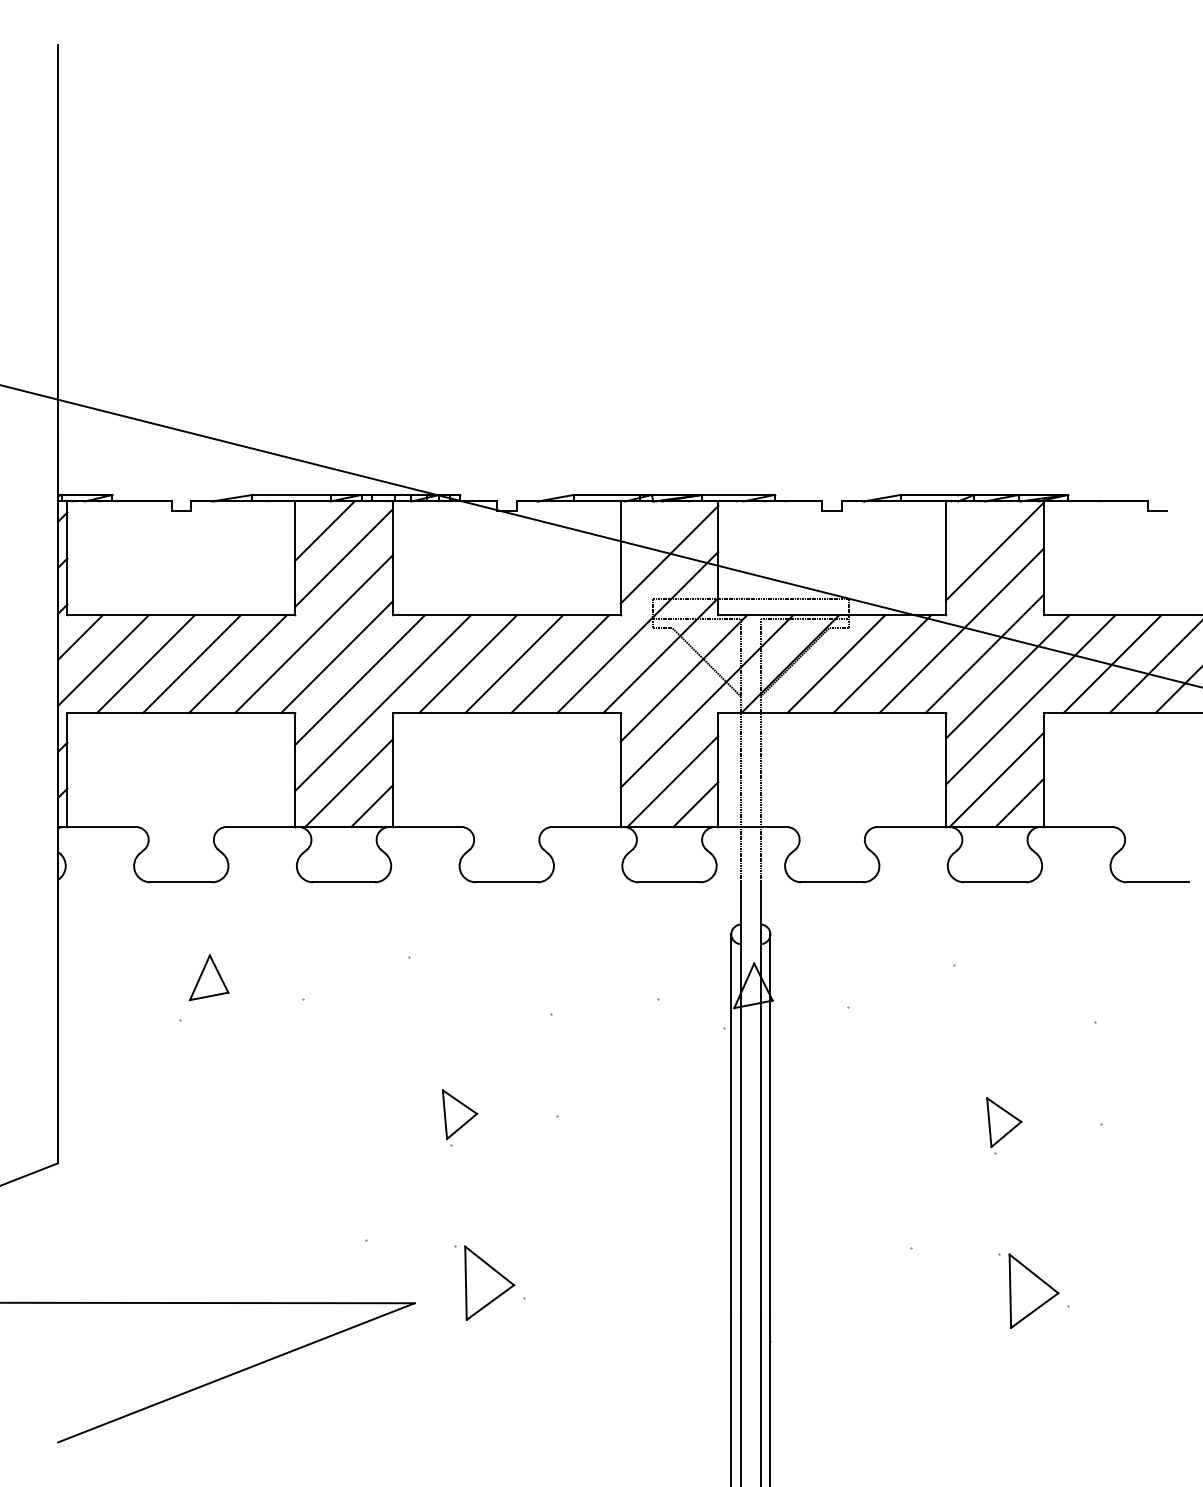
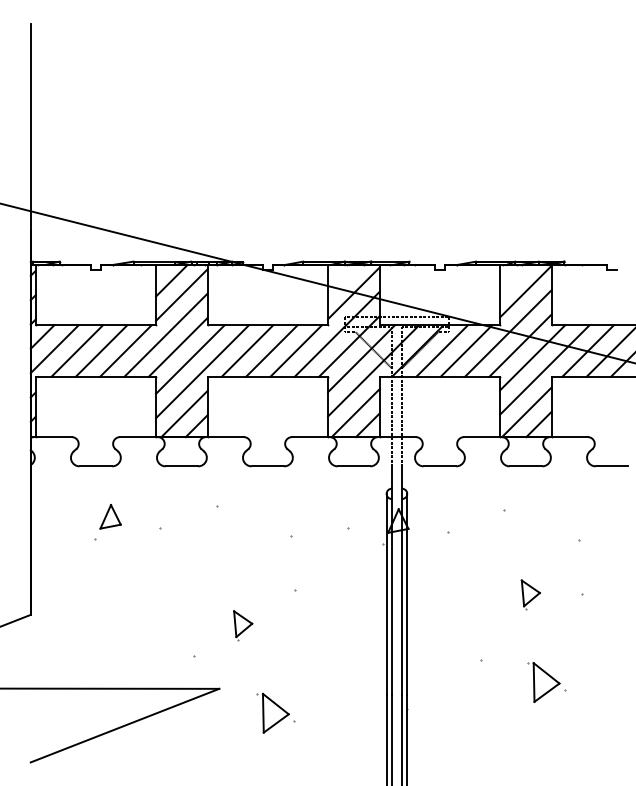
part: (460, 1117) -> (243, 625), moved
part: (488, 1281) -> (275, 712), moved

